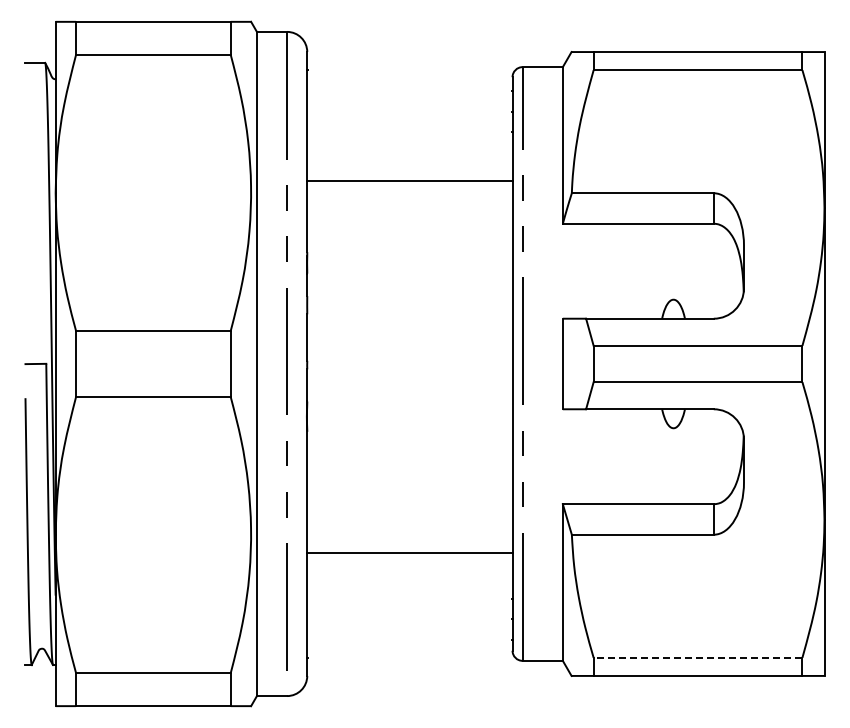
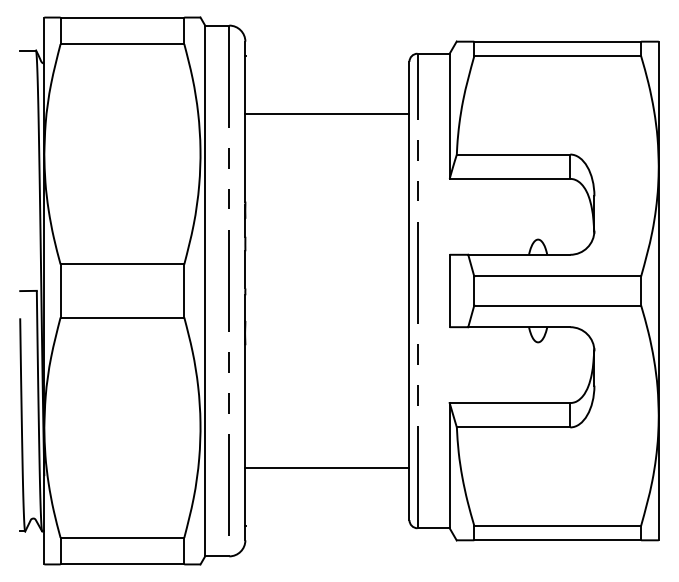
line: (409, 180) -> (327, 113), moved
line: (409, 553) -> (327, 468), moved
line: (697, 657) -> (557, 525), dashed -> solid

